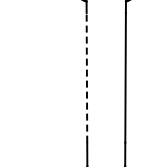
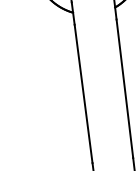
line: (86, 77) -> (83, 93), dashed -> solid

